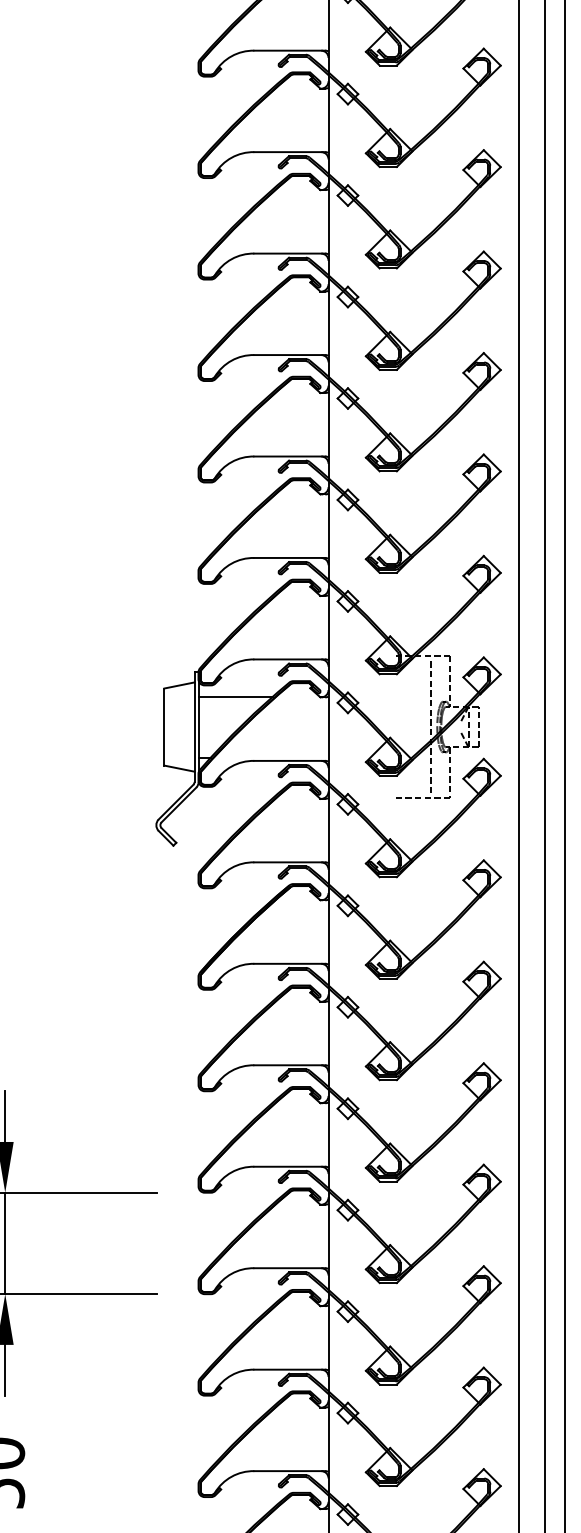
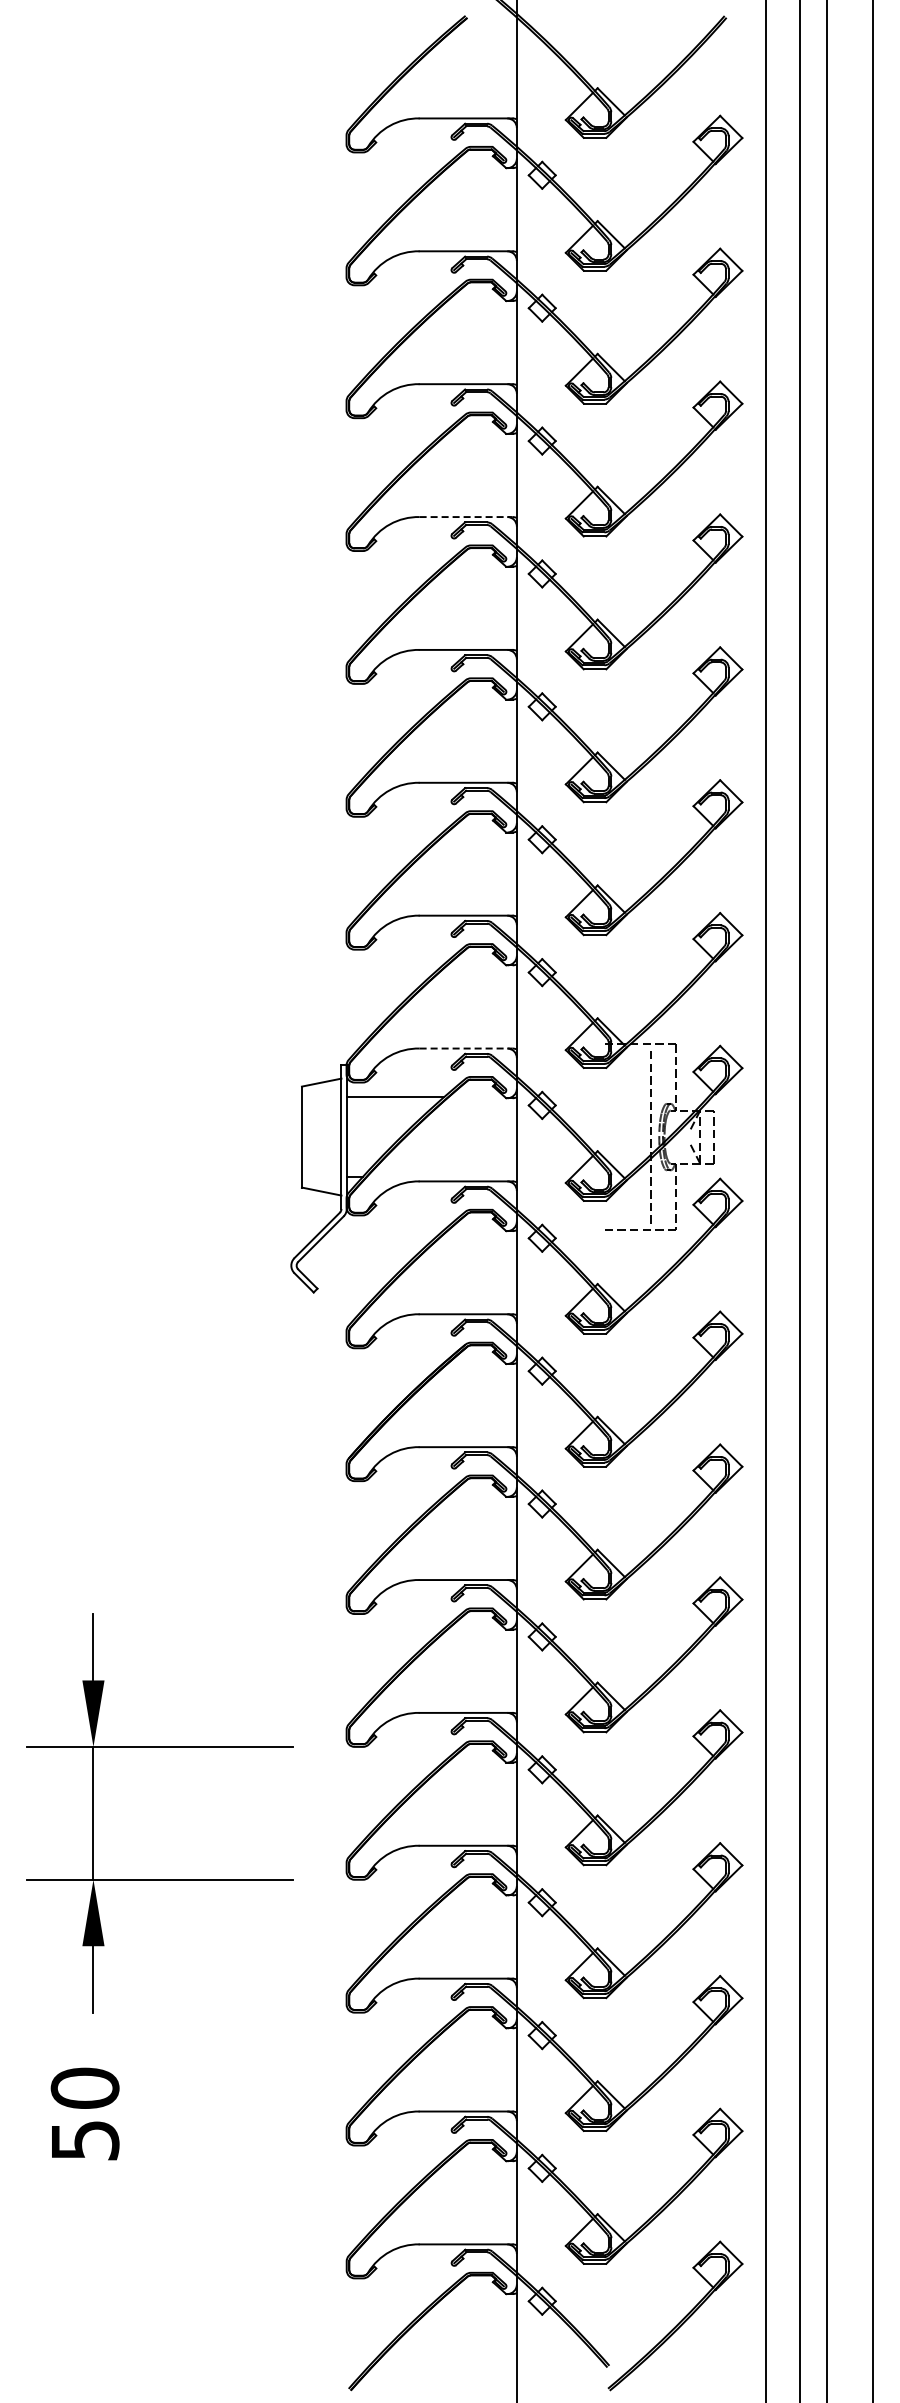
line: (290, 253) -> (466, 517), solid -> dashed
line: (290, 659) -> (466, 1048), solid -> dashed

